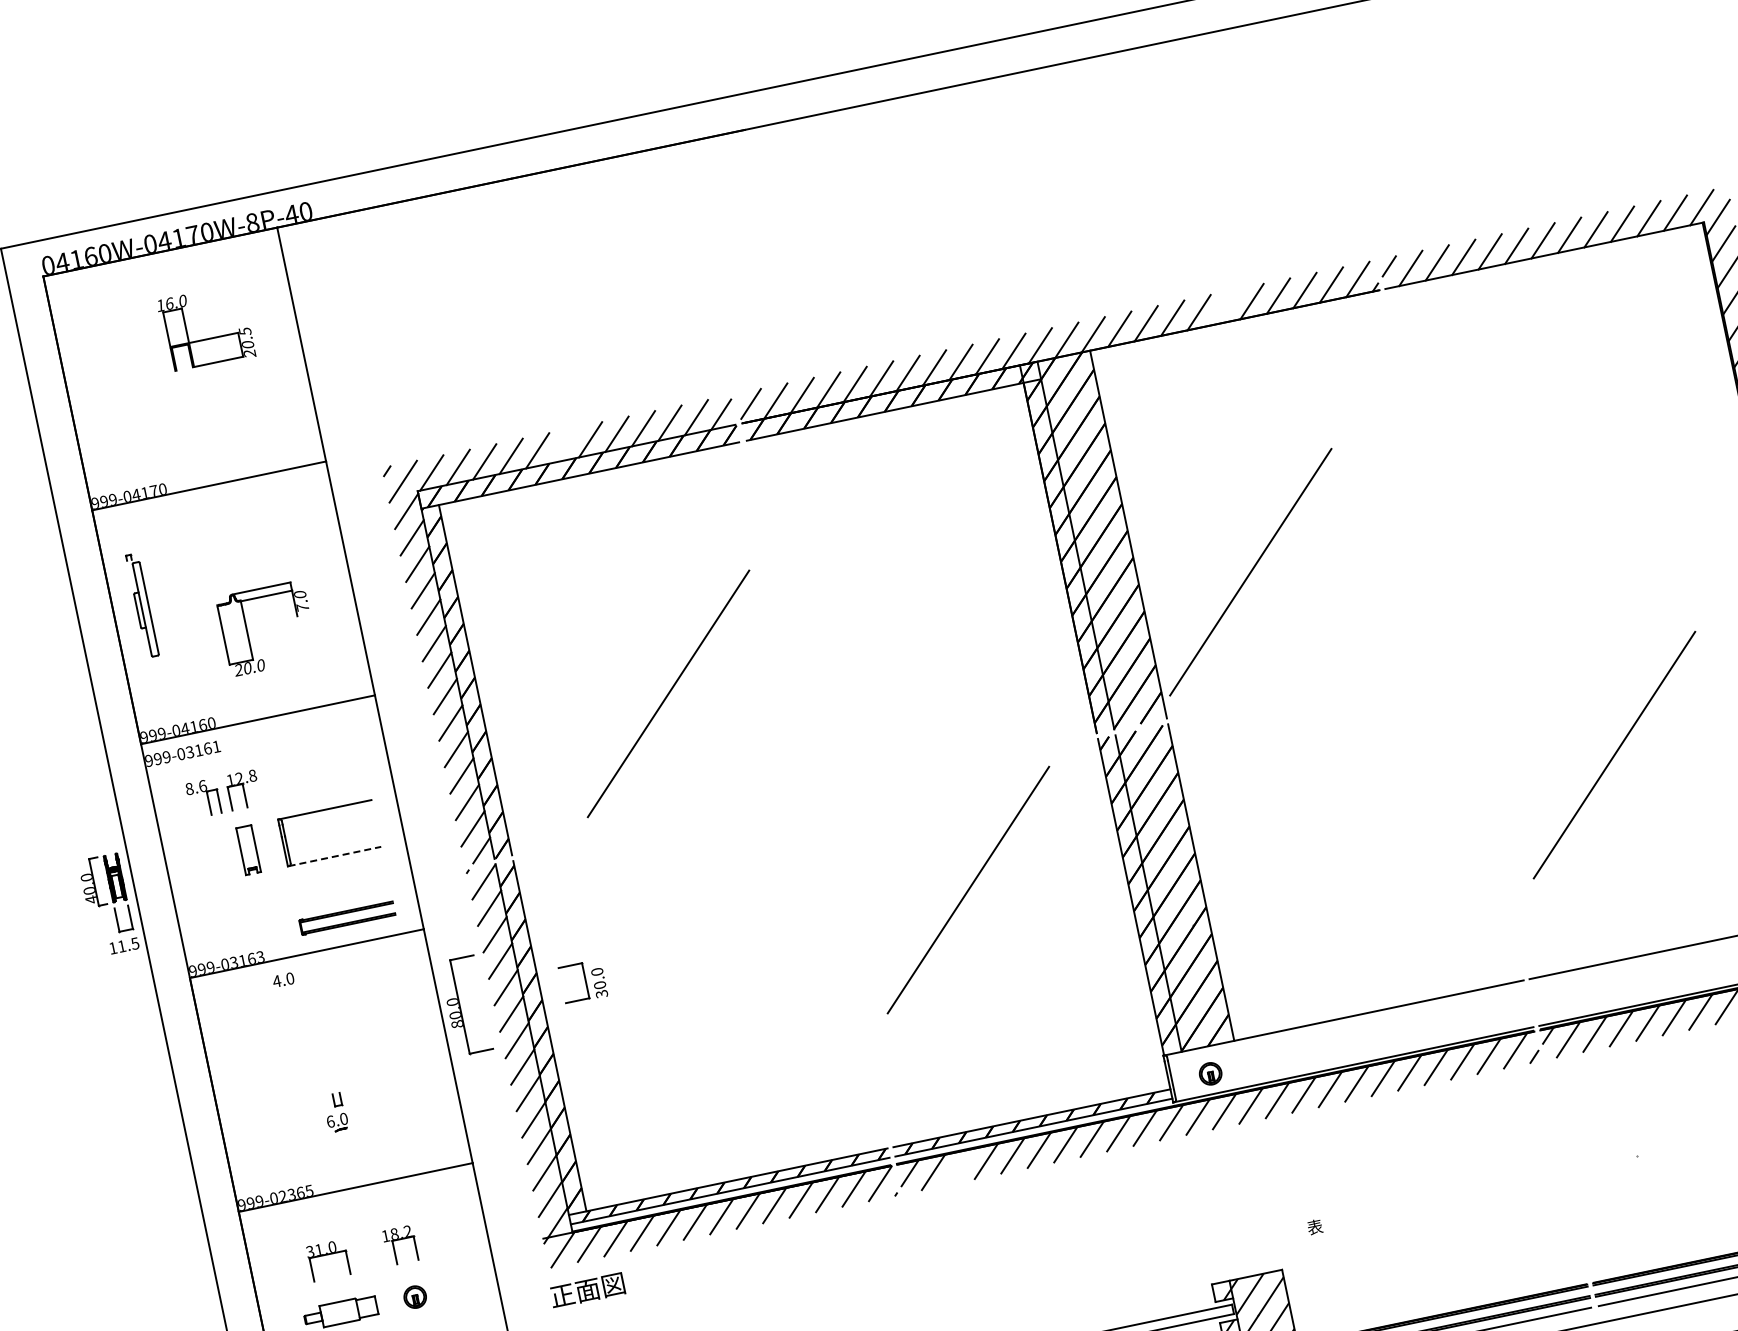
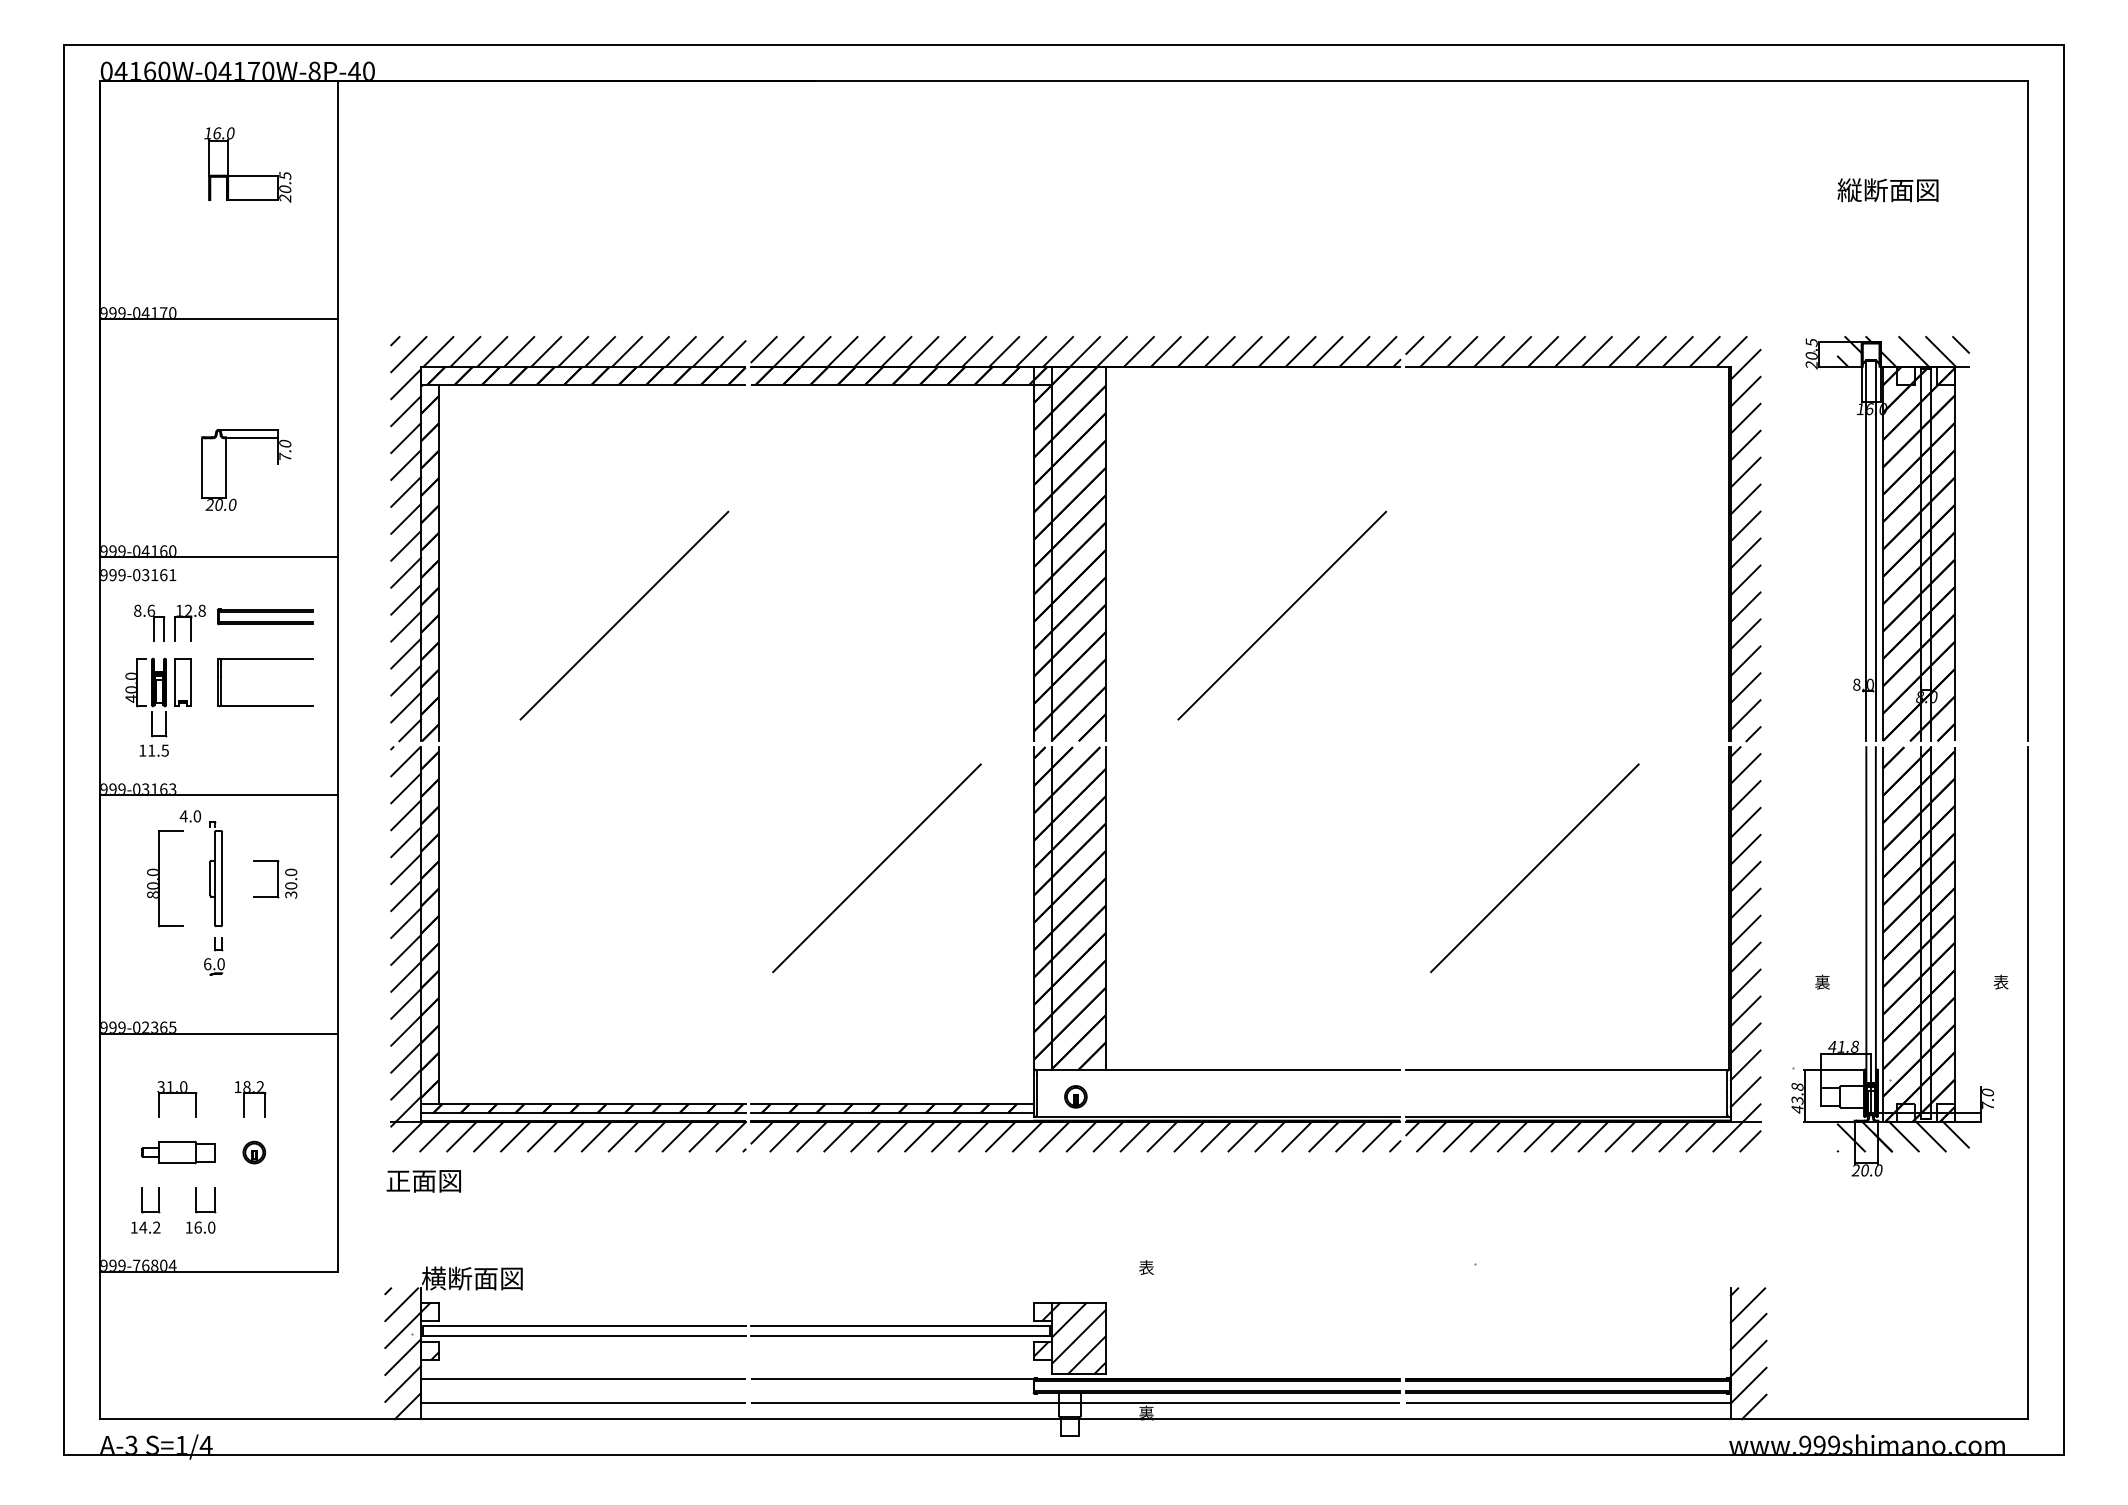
line: (1225, 306) -> (1246, 351), added
line: (564, 444) -> (573, 351), added
line: (1250, 572) -> (1282, 615), moved
part: (141, 605) -> (215, 874), moved
line: (335, 856) -> (266, 706), dashed -> solid
part: (107, 904) -> (146, 706), moved
part: (347, 917) -> (265, 616), moved
part: (583, 982) -> (275, 879), moved
part: (466, 1005) -> (165, 878), moved
line: (960, 1166) -> (812, 1136), added

